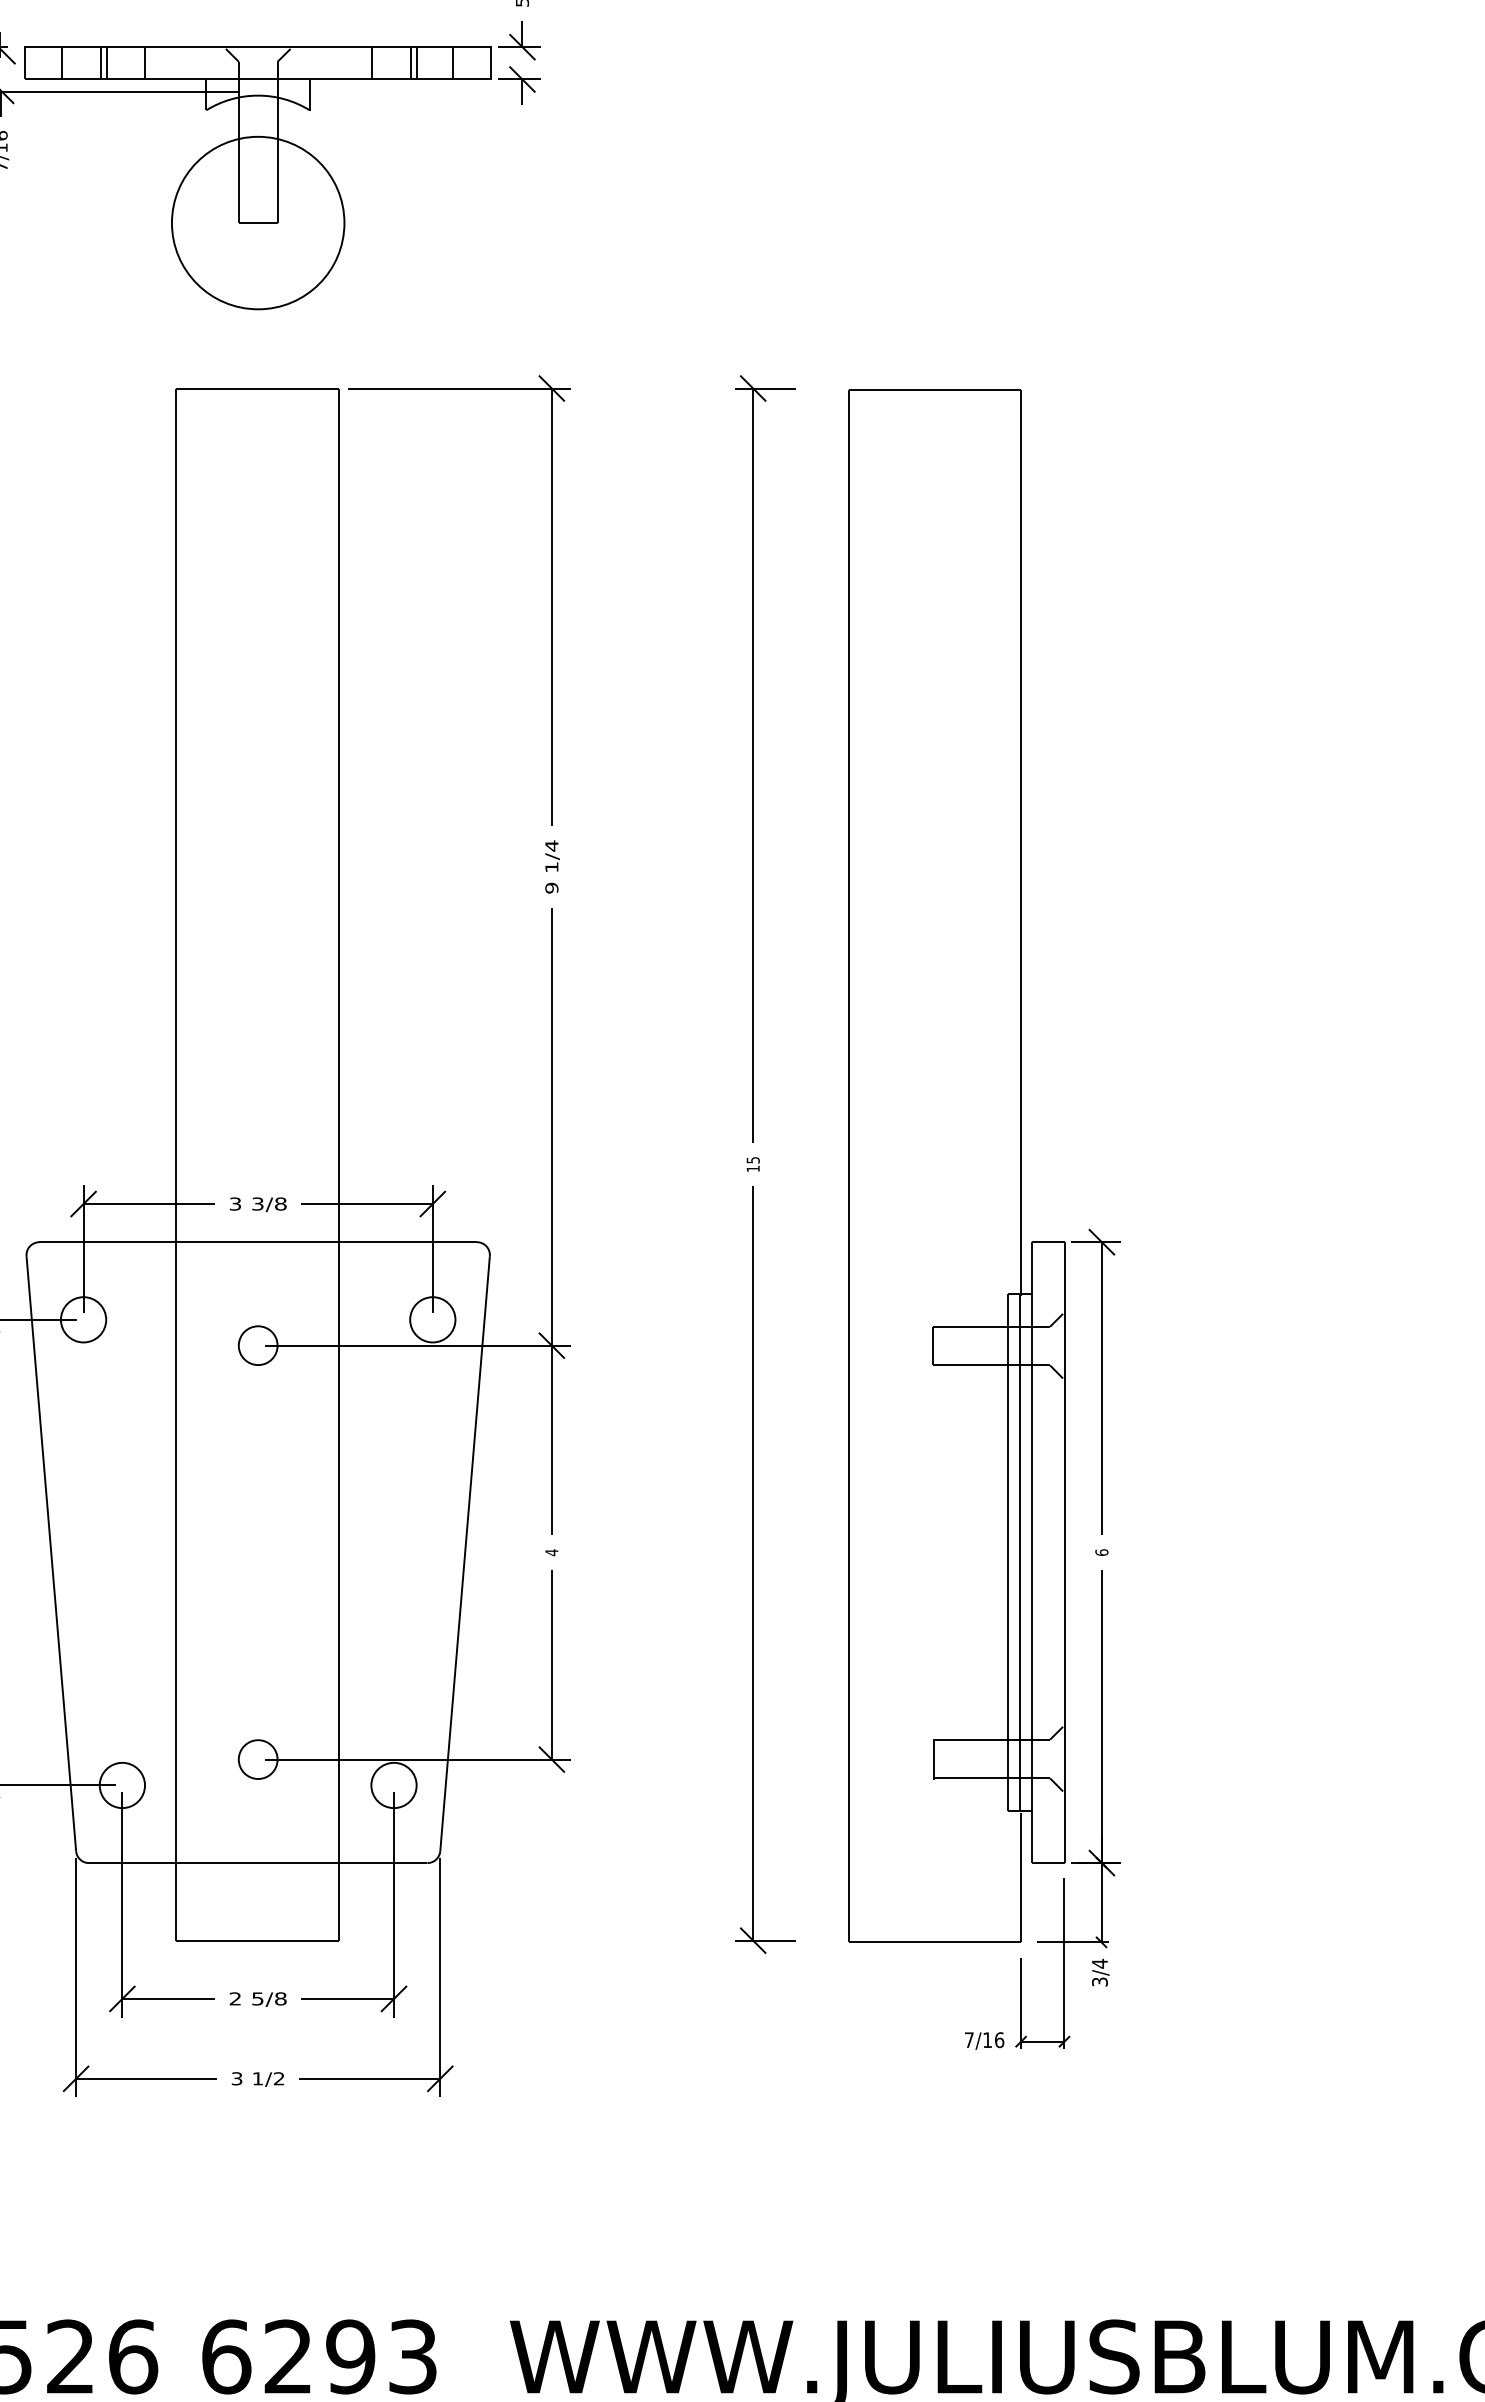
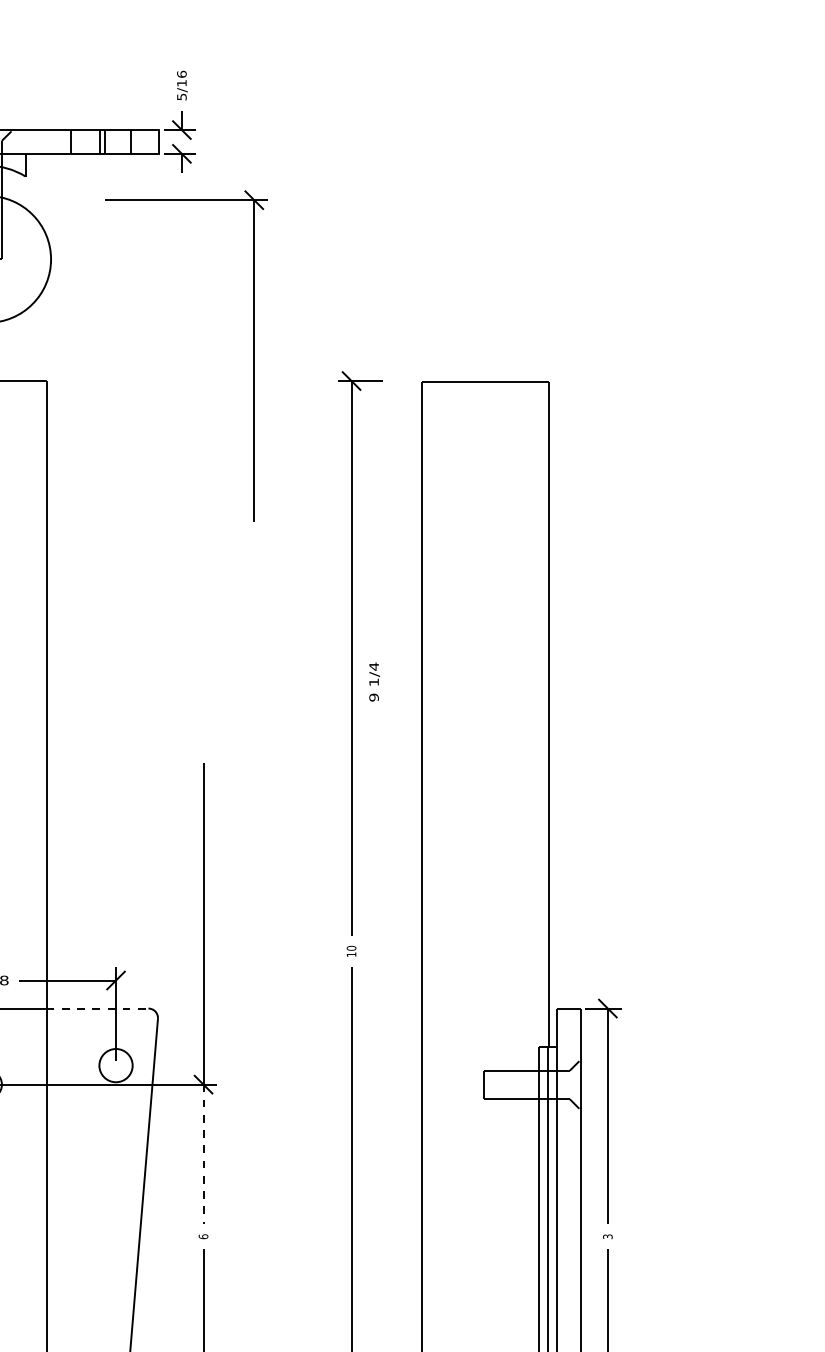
part: (551, 600) -> (253, 356), moved
text: (552, 866) -> (374, 681), moved
text: (752, 1159) -> (351, 947), 15 -> 10
line: (408, 1242) -> (98, 1008), solid -> dashed
line: (551, 1440) -> (203, 1154), solid -> dashed
text: (551, 1552) -> (203, 1236), 4 -> 6
text: (1101, 1552) -> (607, 1236), 6 -> 3

